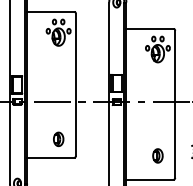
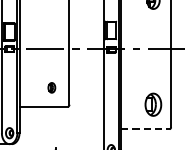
part: (58, 139) -> (51, 87), size x0.7
part: (157, 155) -> (152, 104), size x1.6
line: (150, 179) -> (145, 128), solid -> dashed

